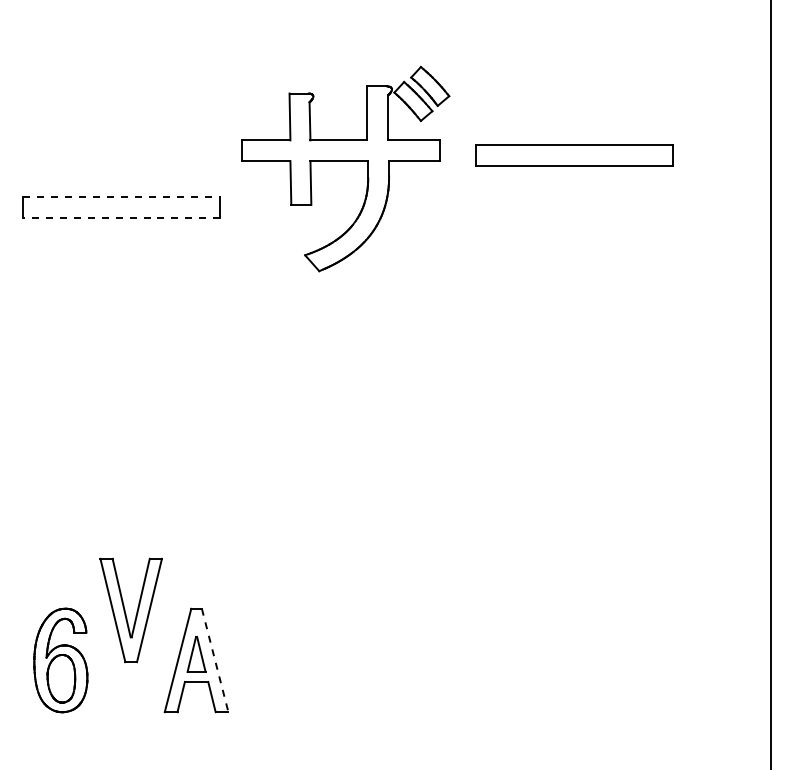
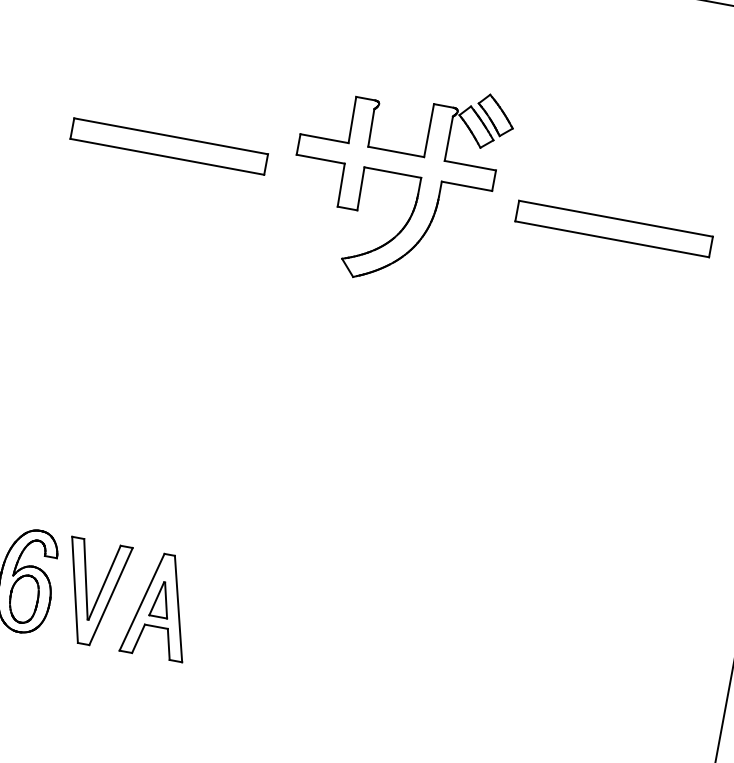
part: (574, 155) -> (614, 229), moved
part: (345, 161) -> (398, 173), moved
line: (121, 197) -> (170, 136), dashed -> solid
line: (121, 217) -> (167, 156), dashed -> solid
part: (130, 610) -> (92, 593), moved
line: (215, 660) -> (178, 609), dashed -> solid

